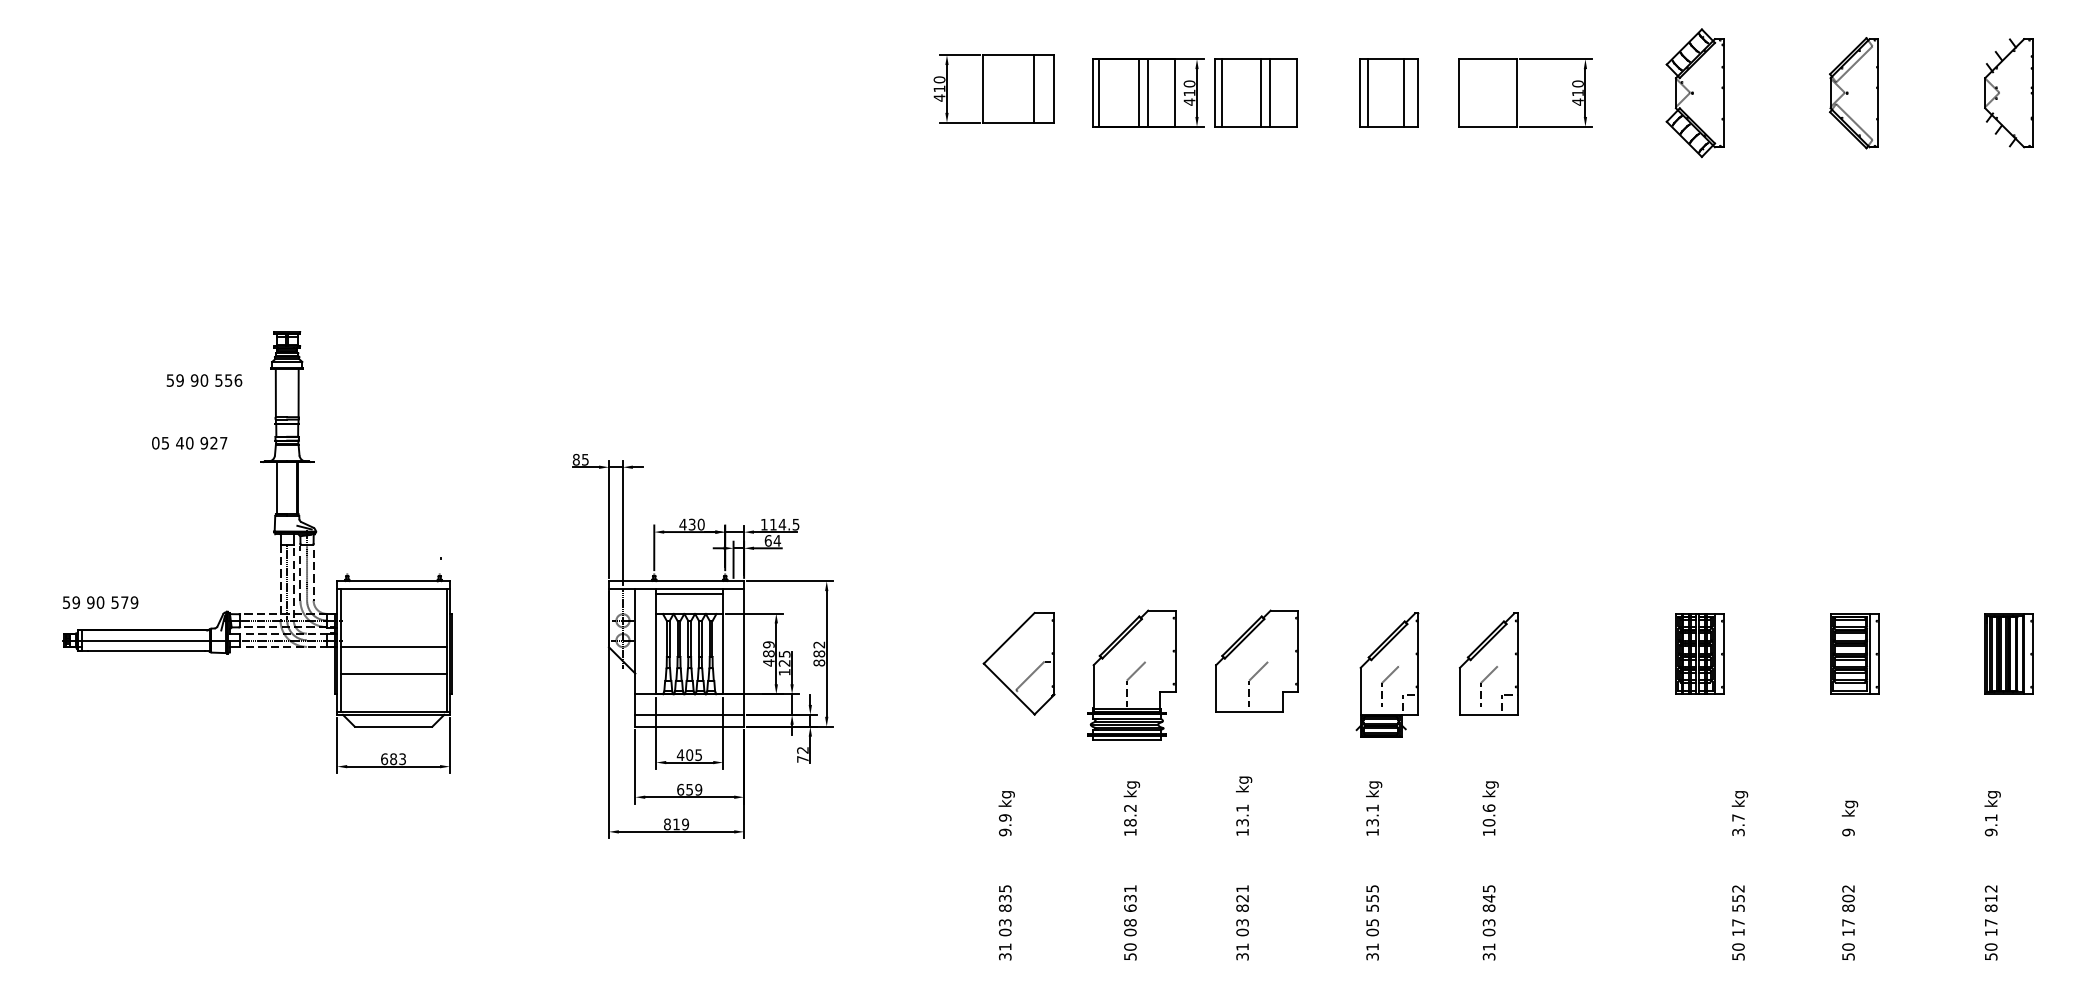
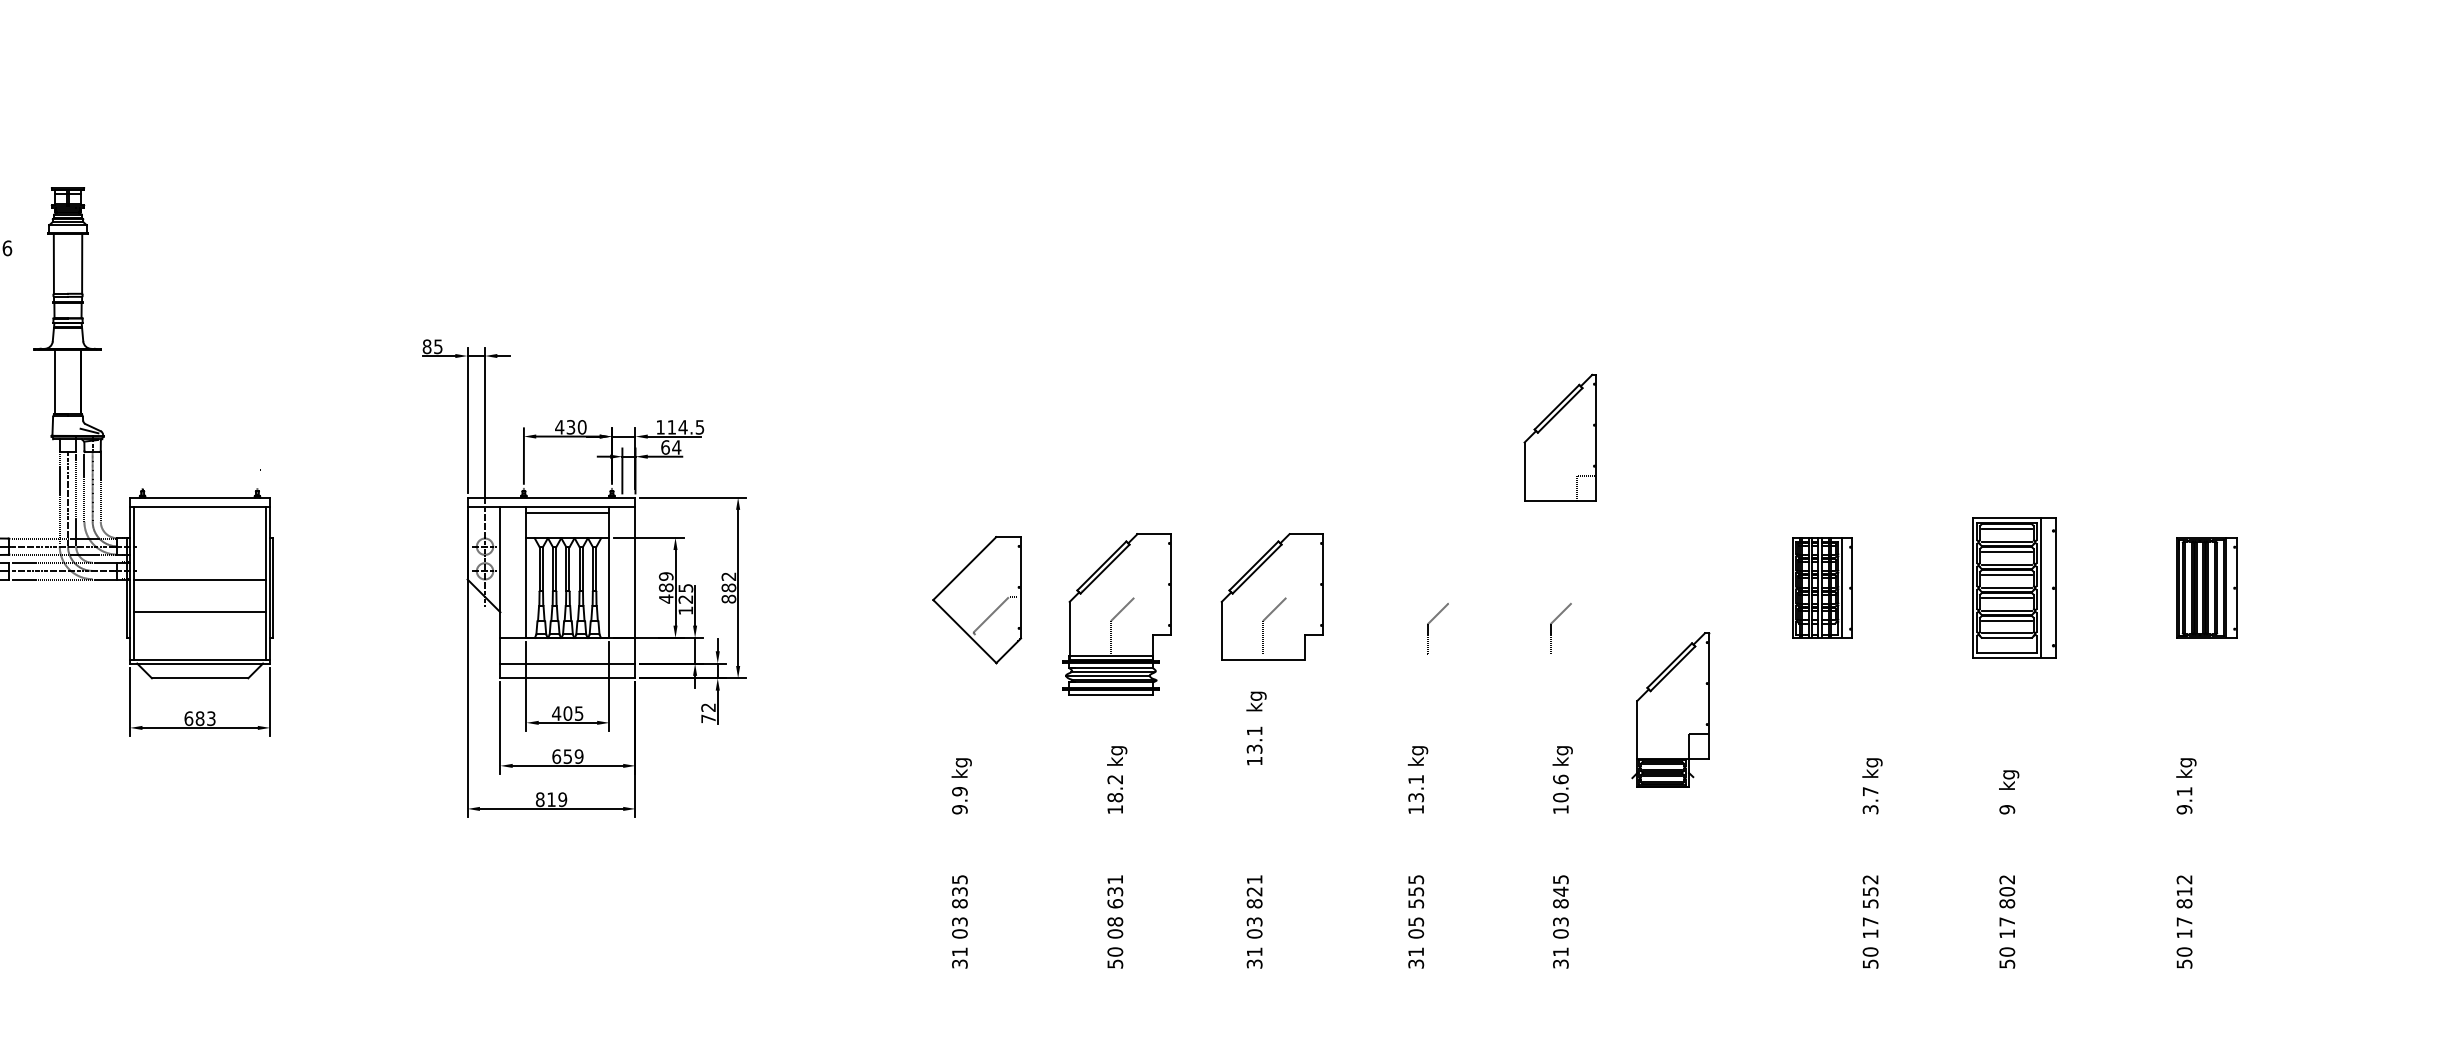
part: (1854, 653) -> (2014, 587), size x1.4
part: (1488, 663) -> (1560, 437), moved
part: (1387, 674) -> (1670, 709), moved
text: (1244, 805) -> (1257, 727), moved

